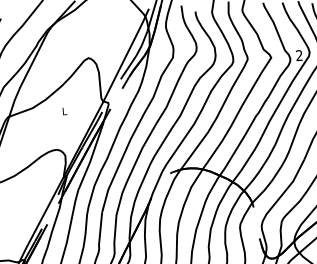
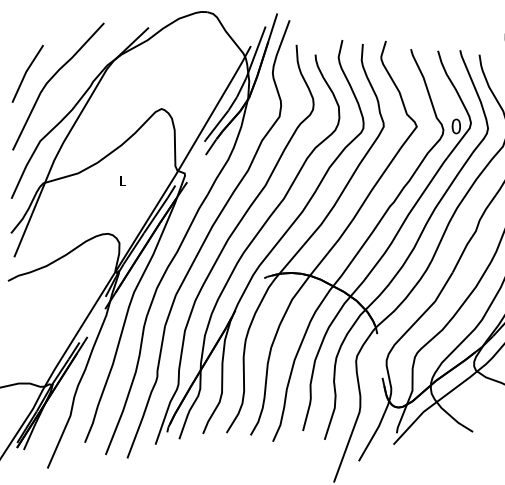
text: (298, 55) -> (455, 126), 2 -> 0

